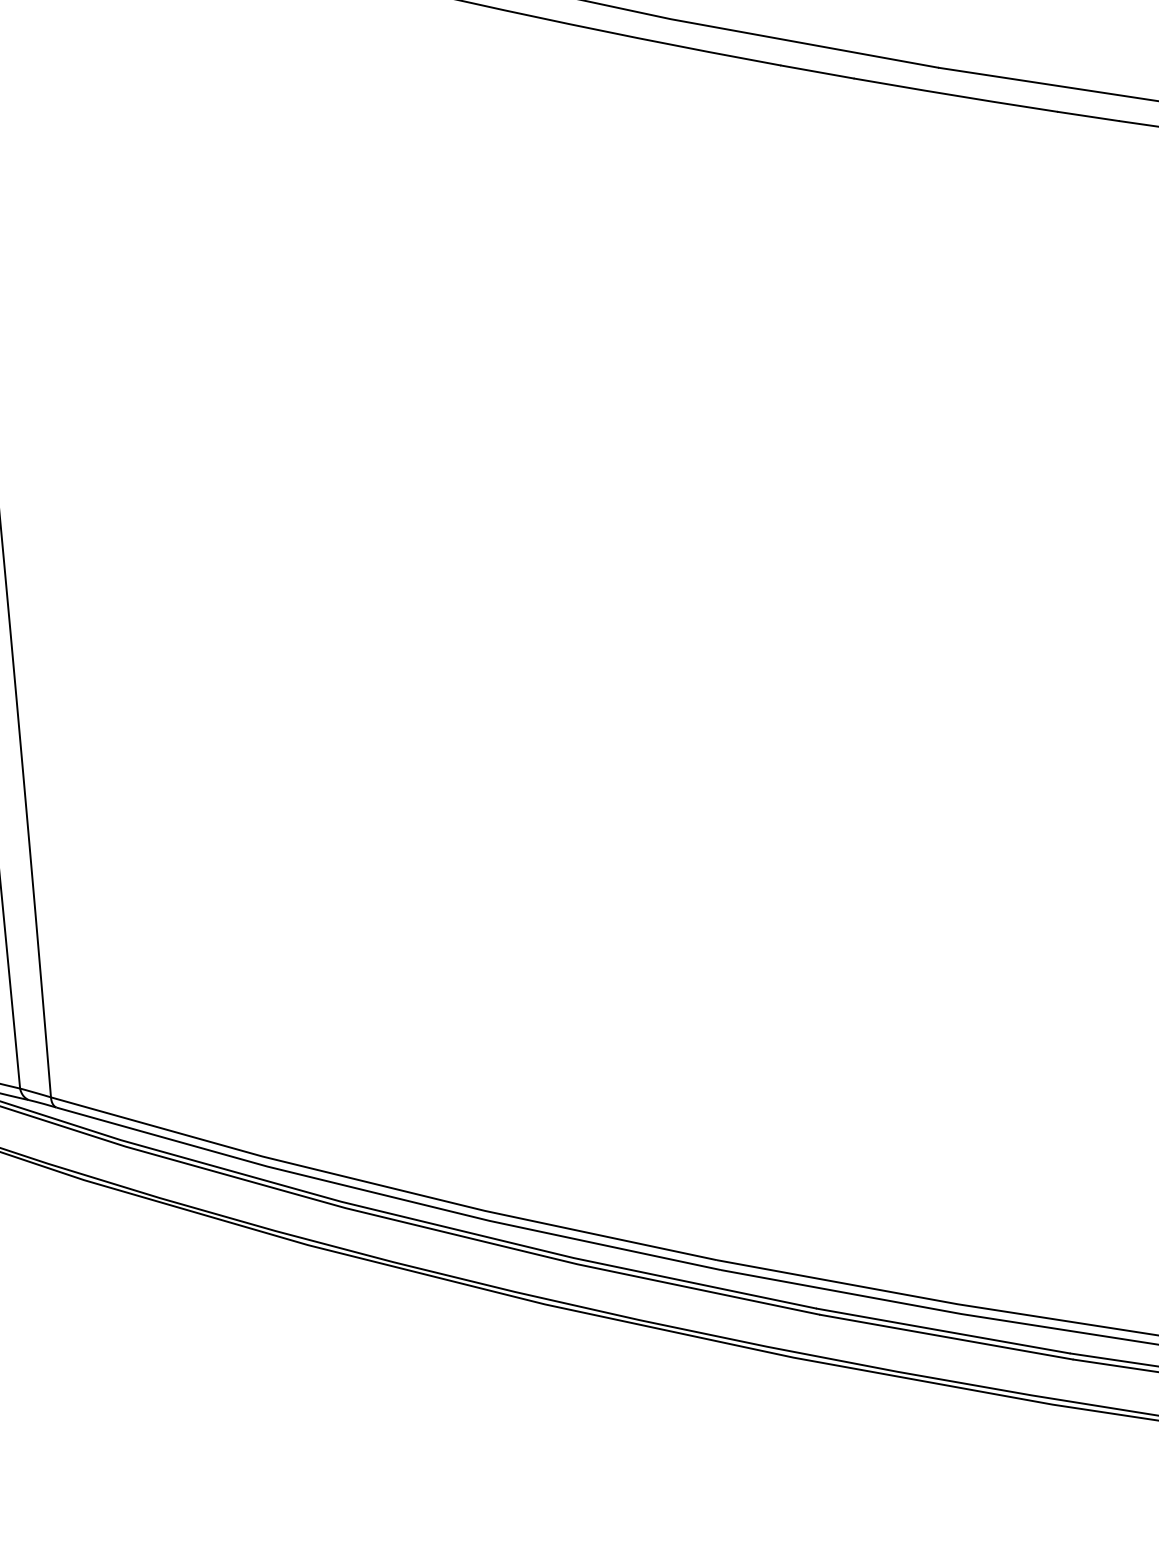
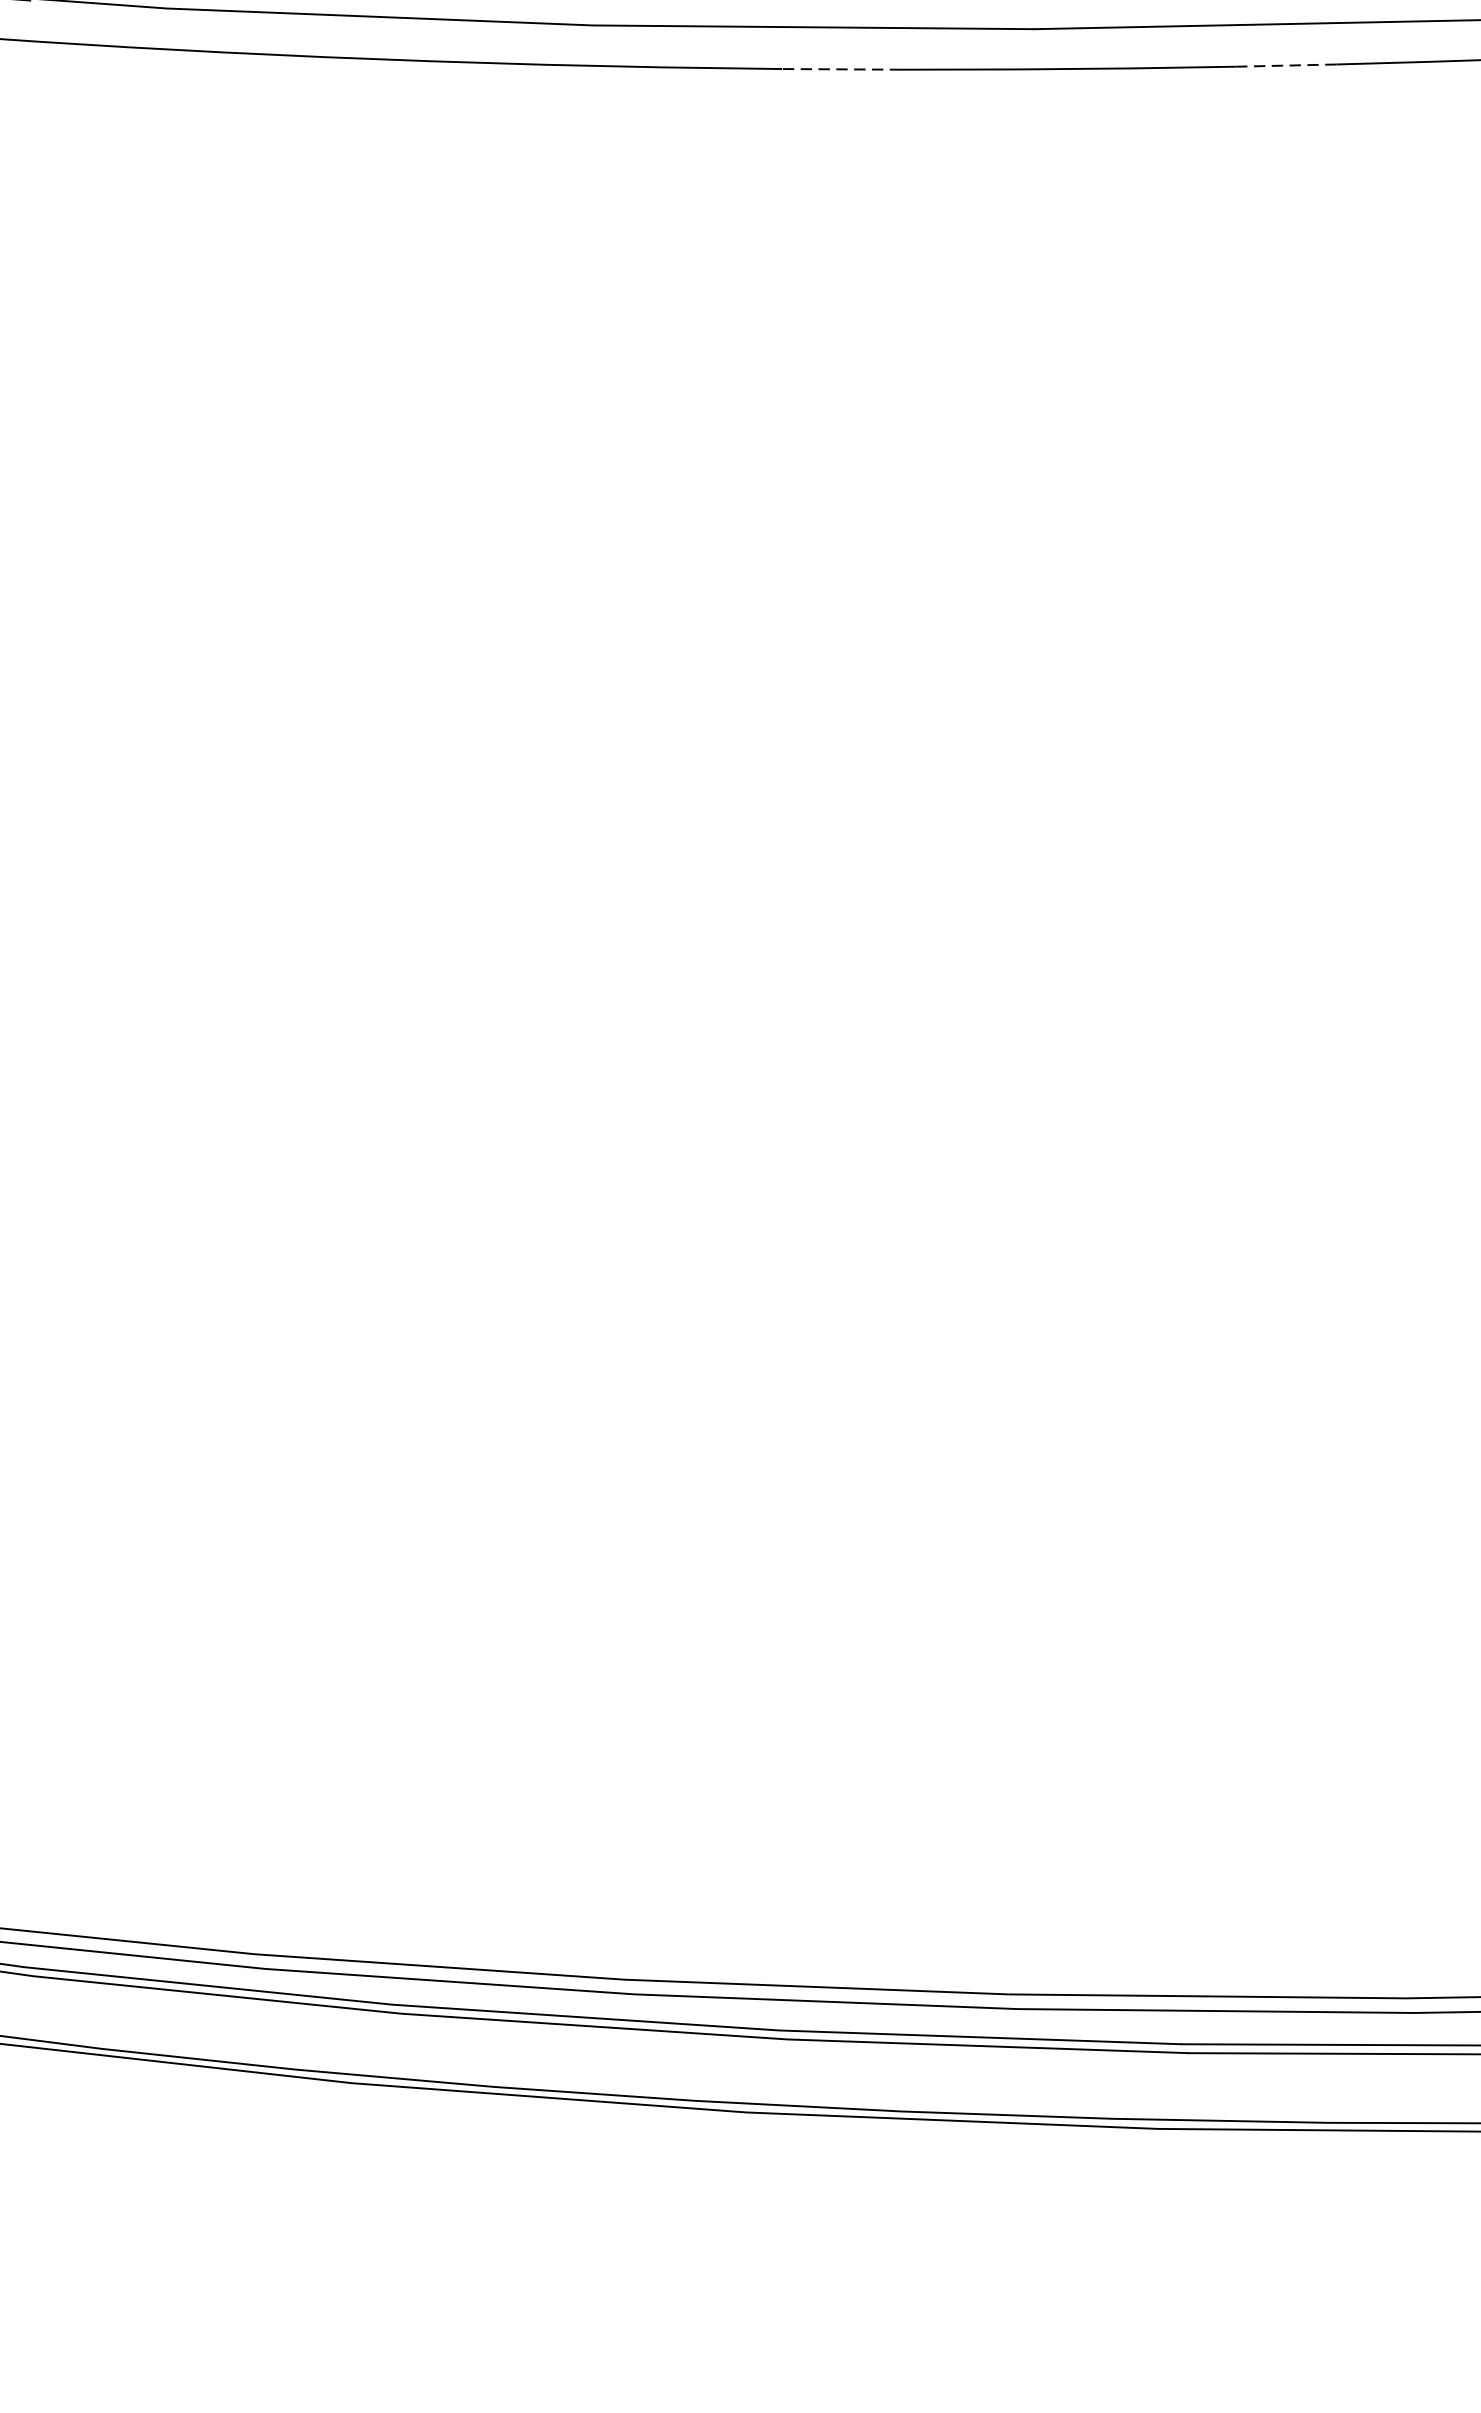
line: (817, 72) -> (841, 70), solid -> dashed
line: (1088, 116) -> (1286, 65), solid -> dashed

